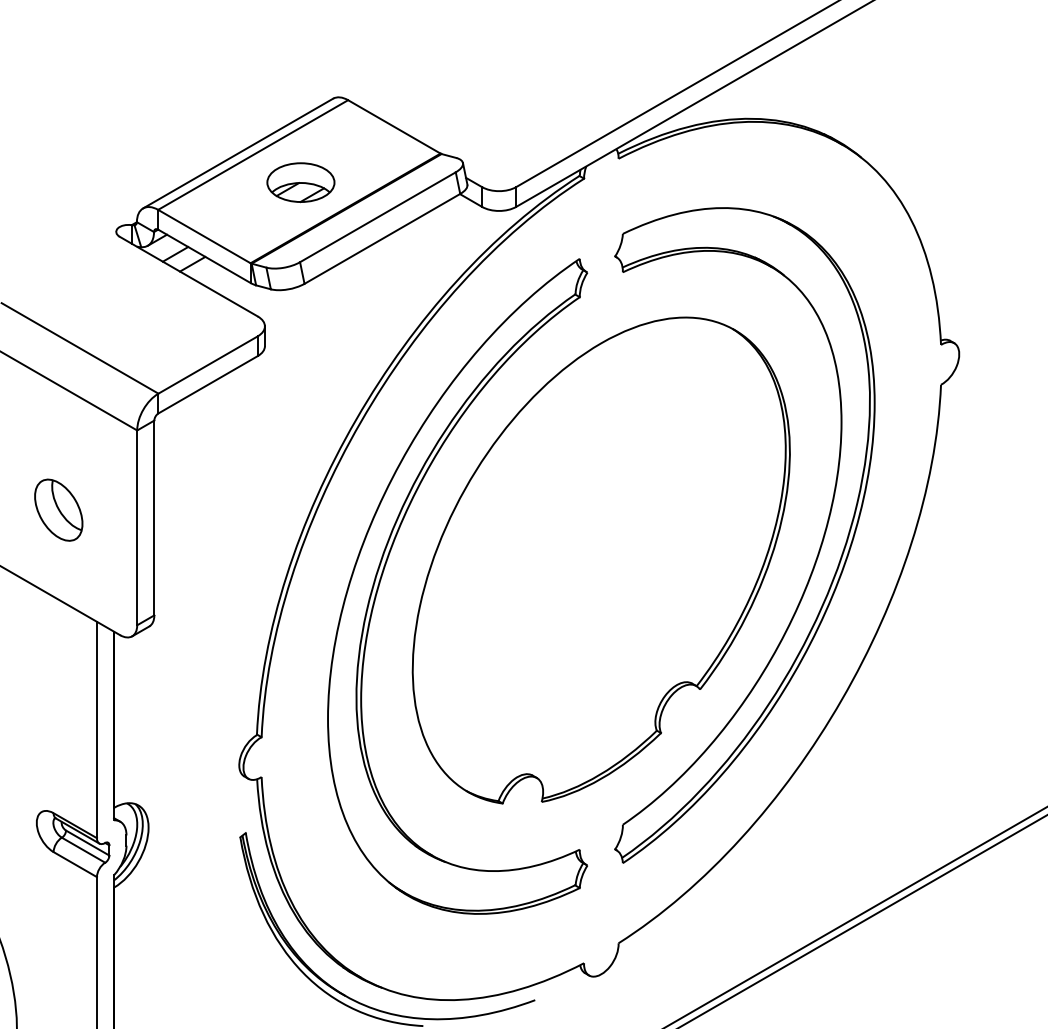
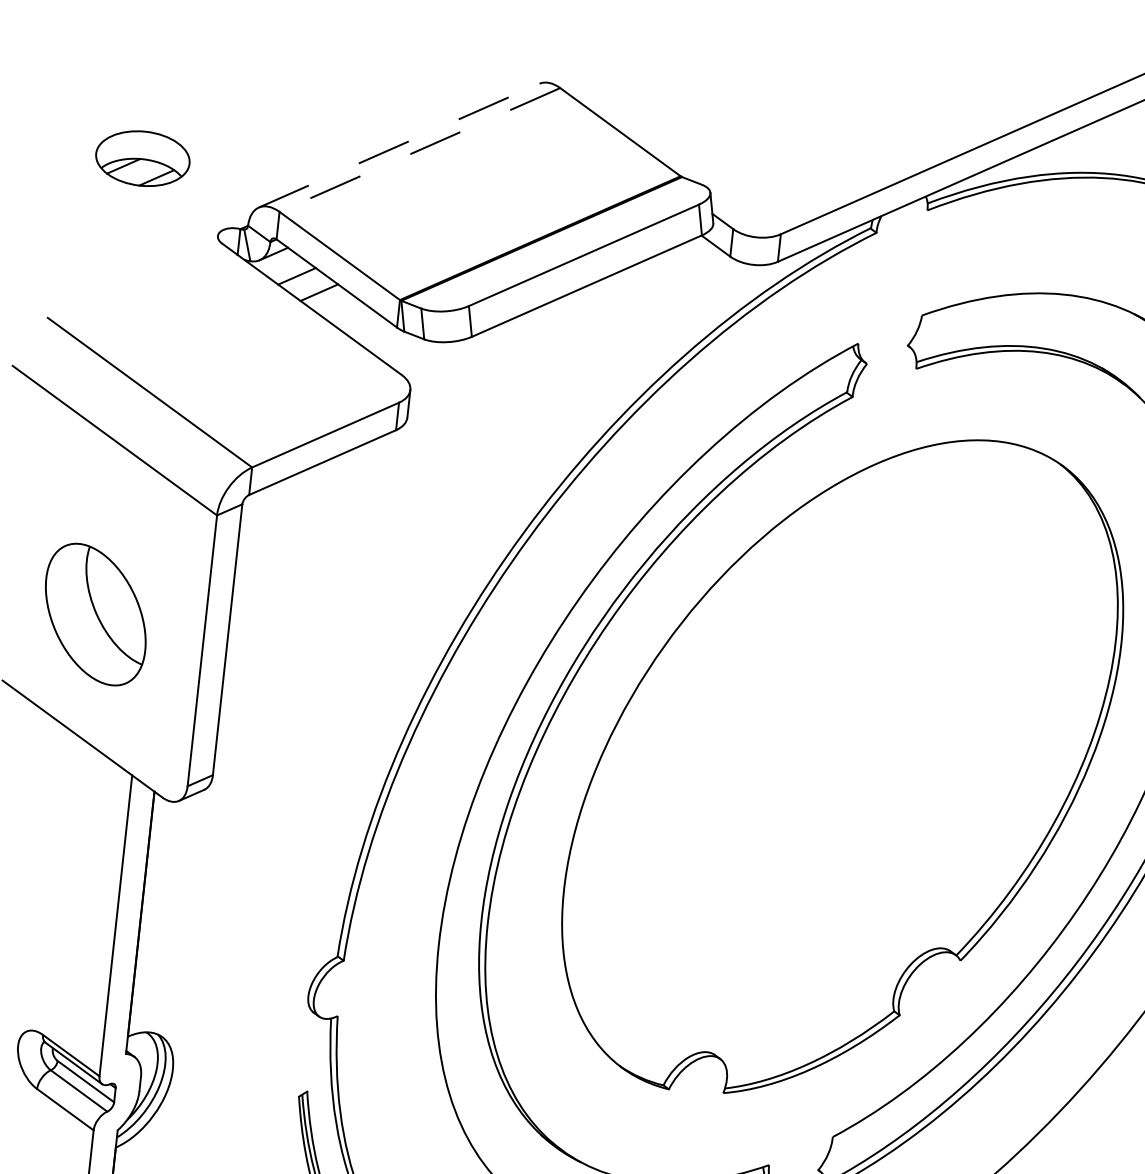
line: (238, 153) -> (399, 145), solid -> dashed
line: (253, 155) -> (420, 150), solid -> dashed
part: (300, 182) -> (142, 158), moved
part: (58, 509) -> (95, 613), size x1.6

